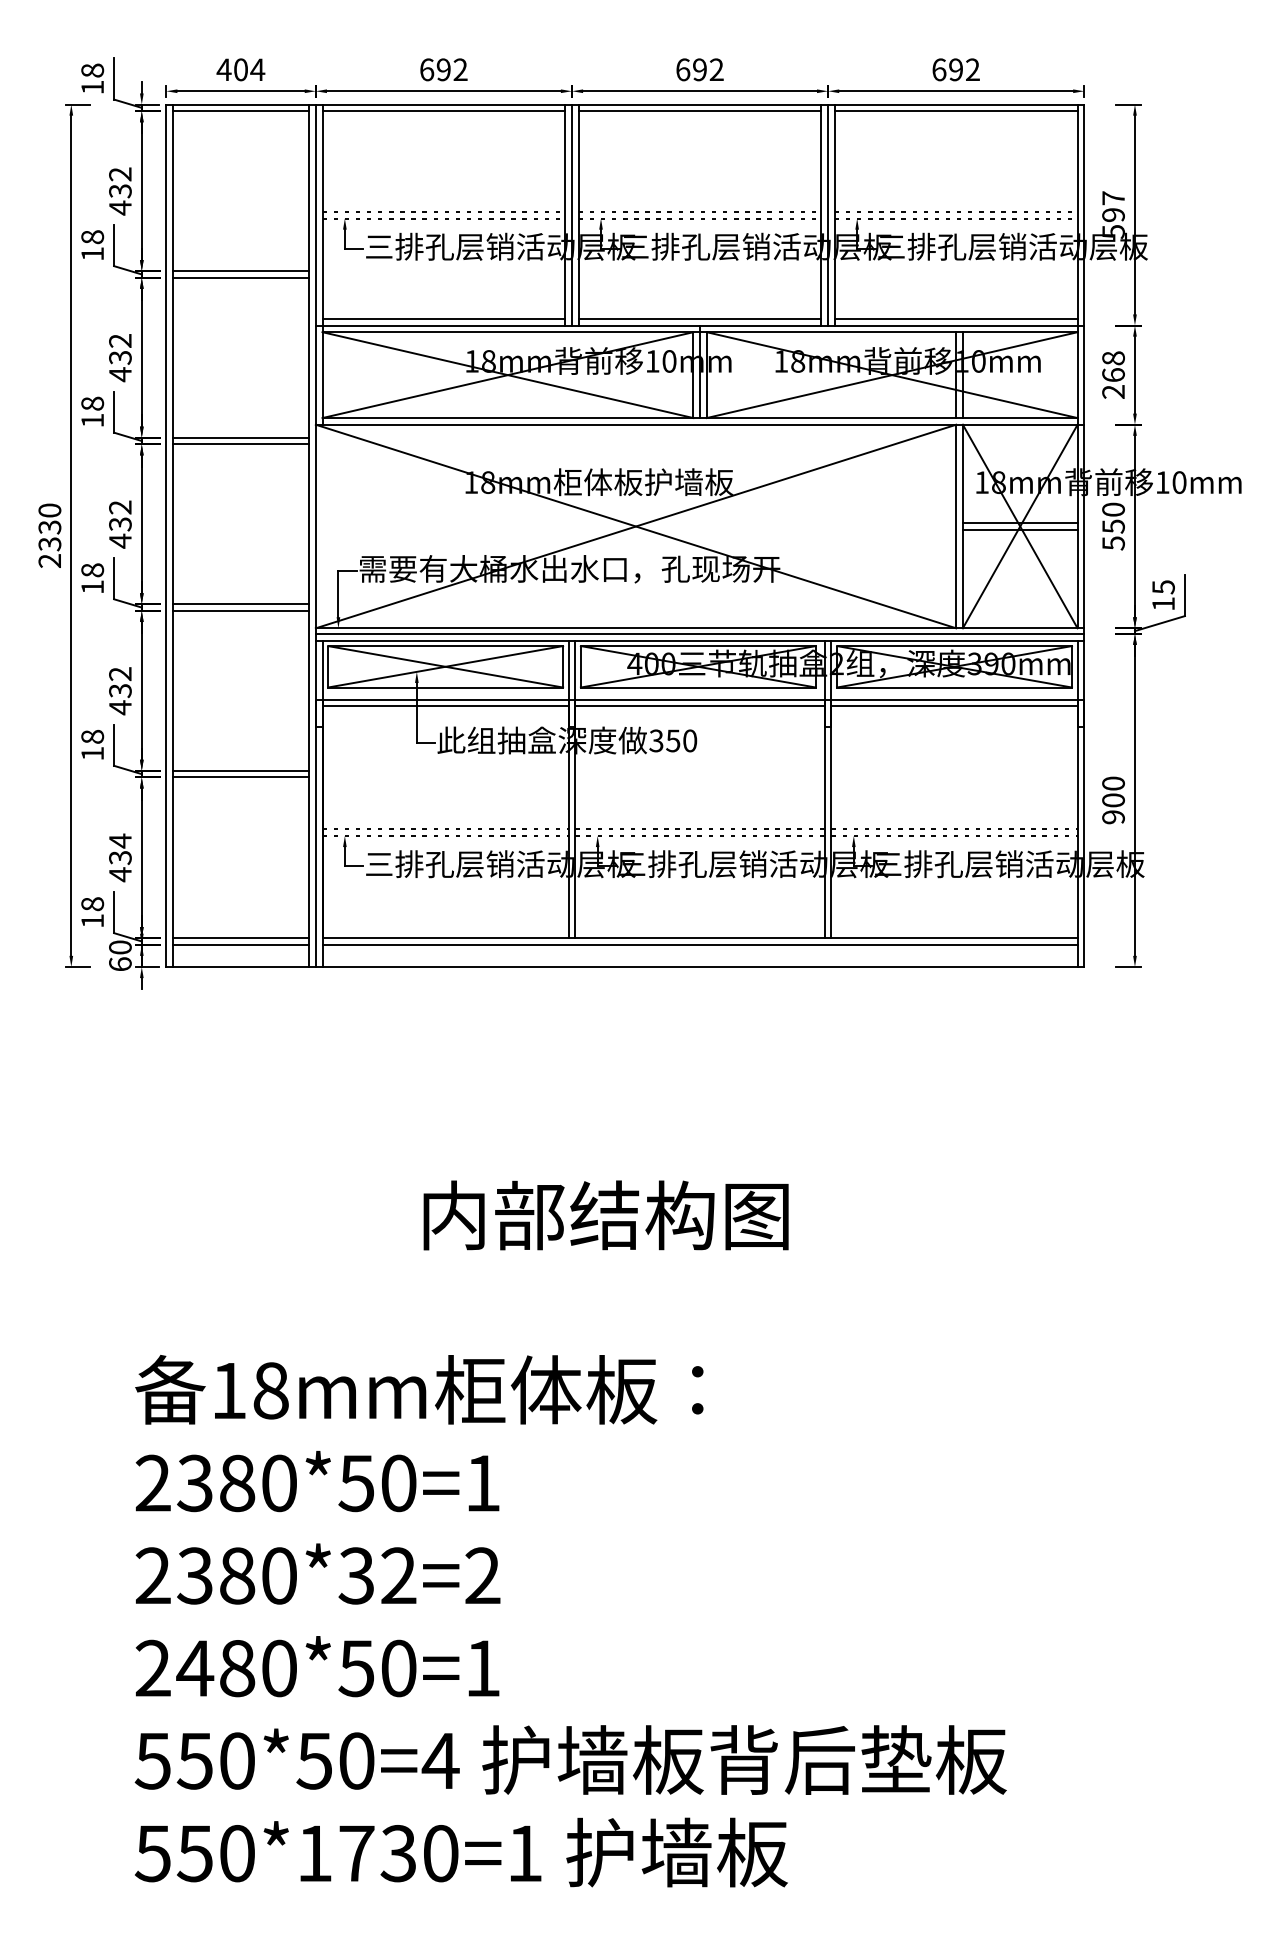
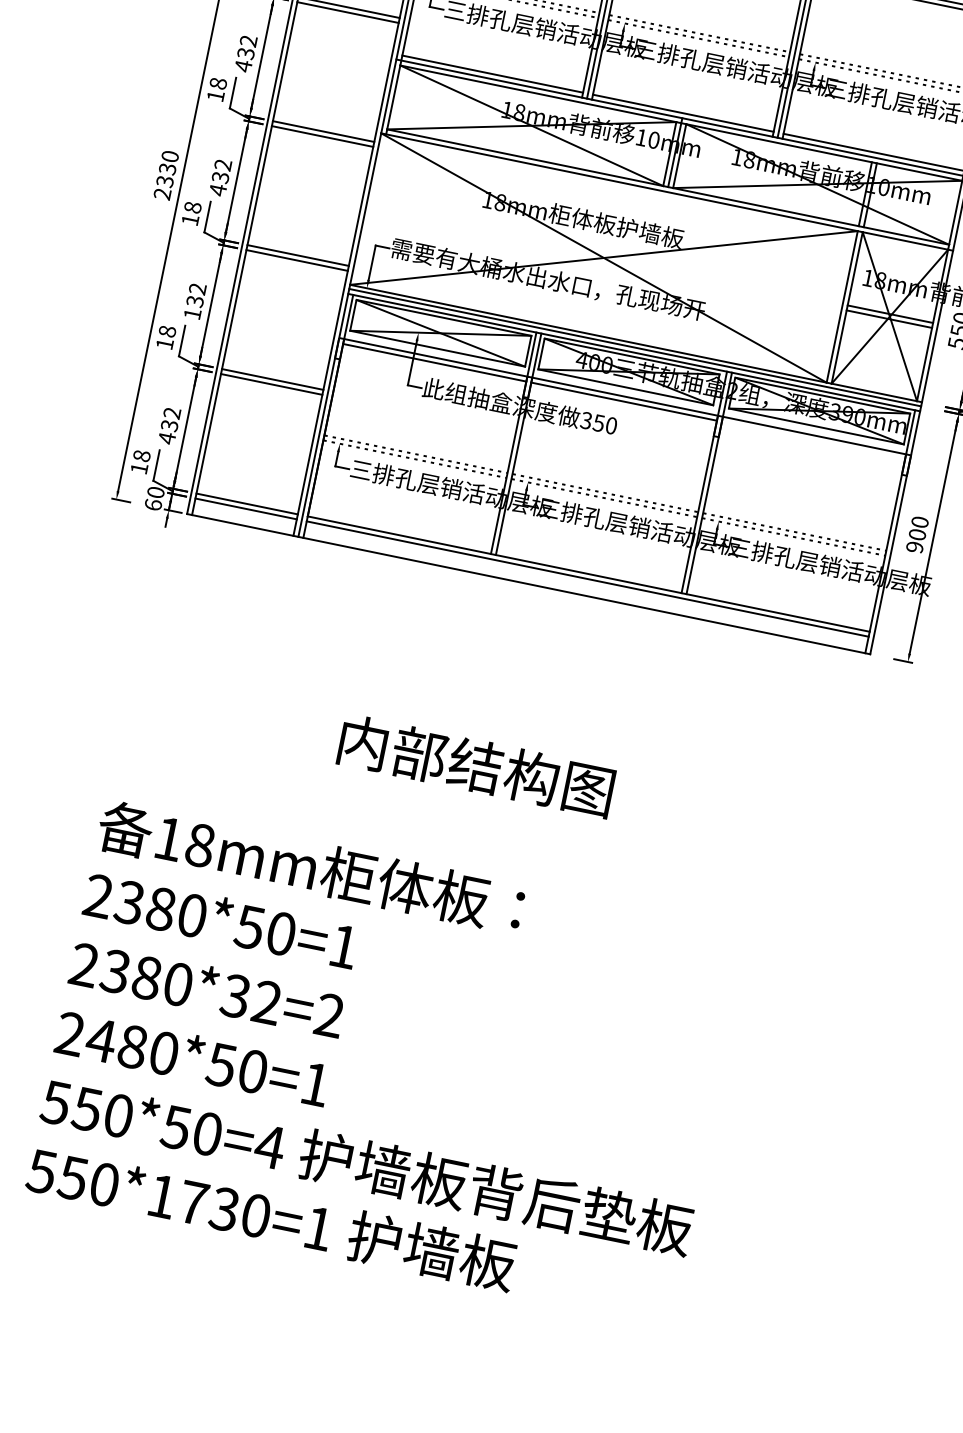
line: (954, 706) -> (813, 440), removed
text: (120, 707) -> (192, 313), 432 -> 132
text: (120, 840) -> (172, 412), 434 -> 432

